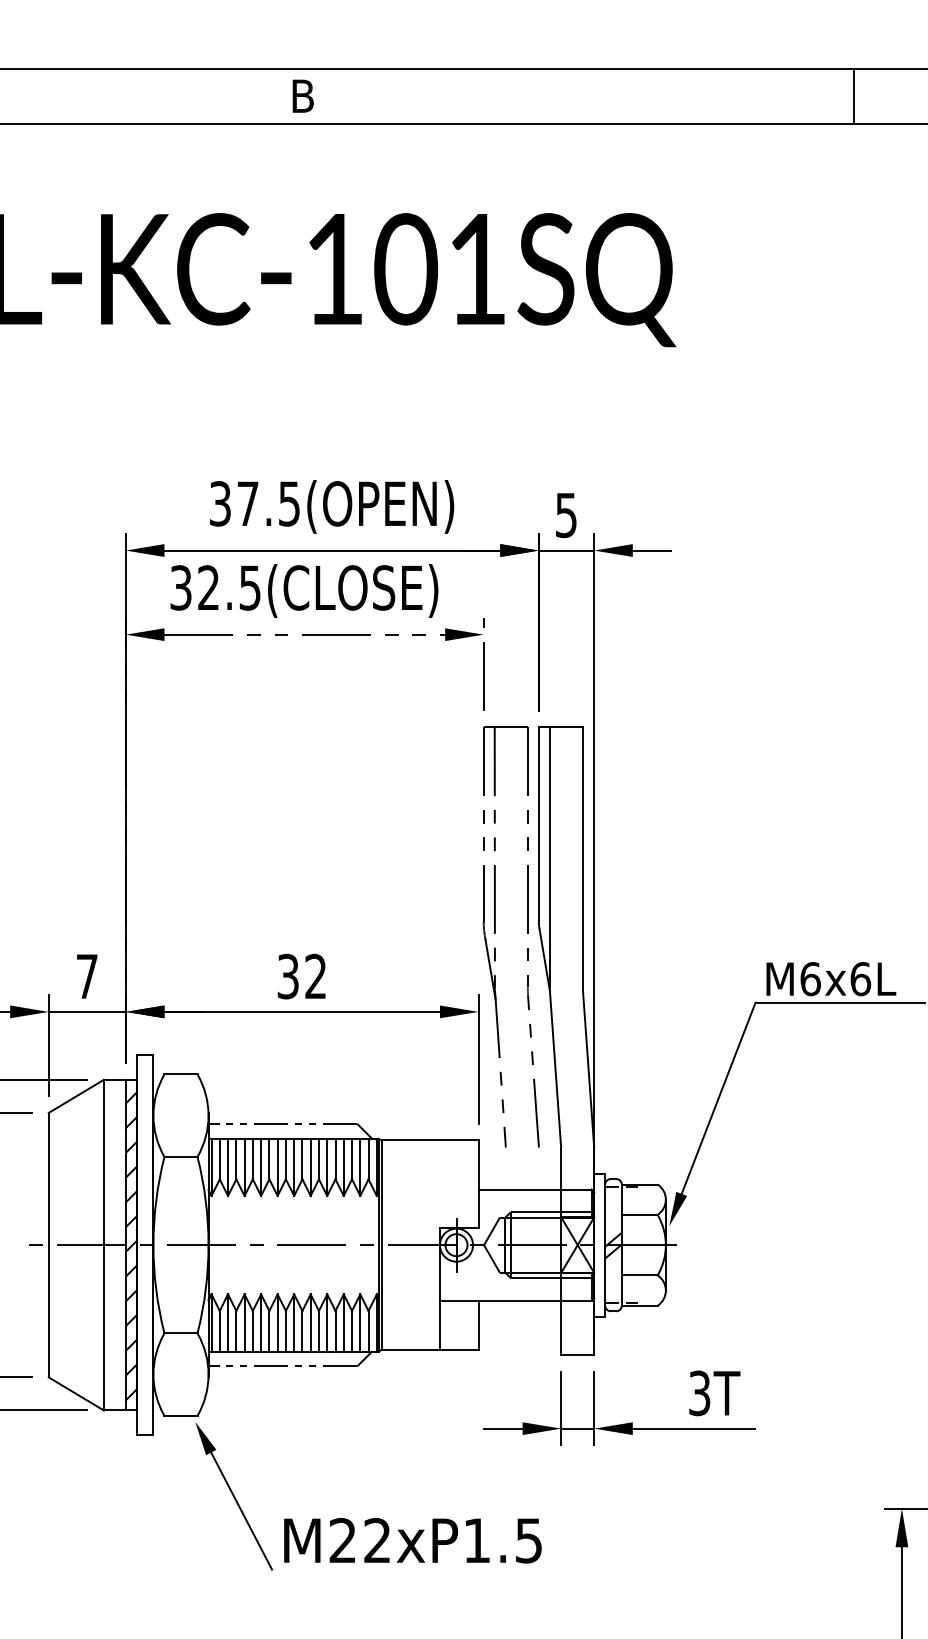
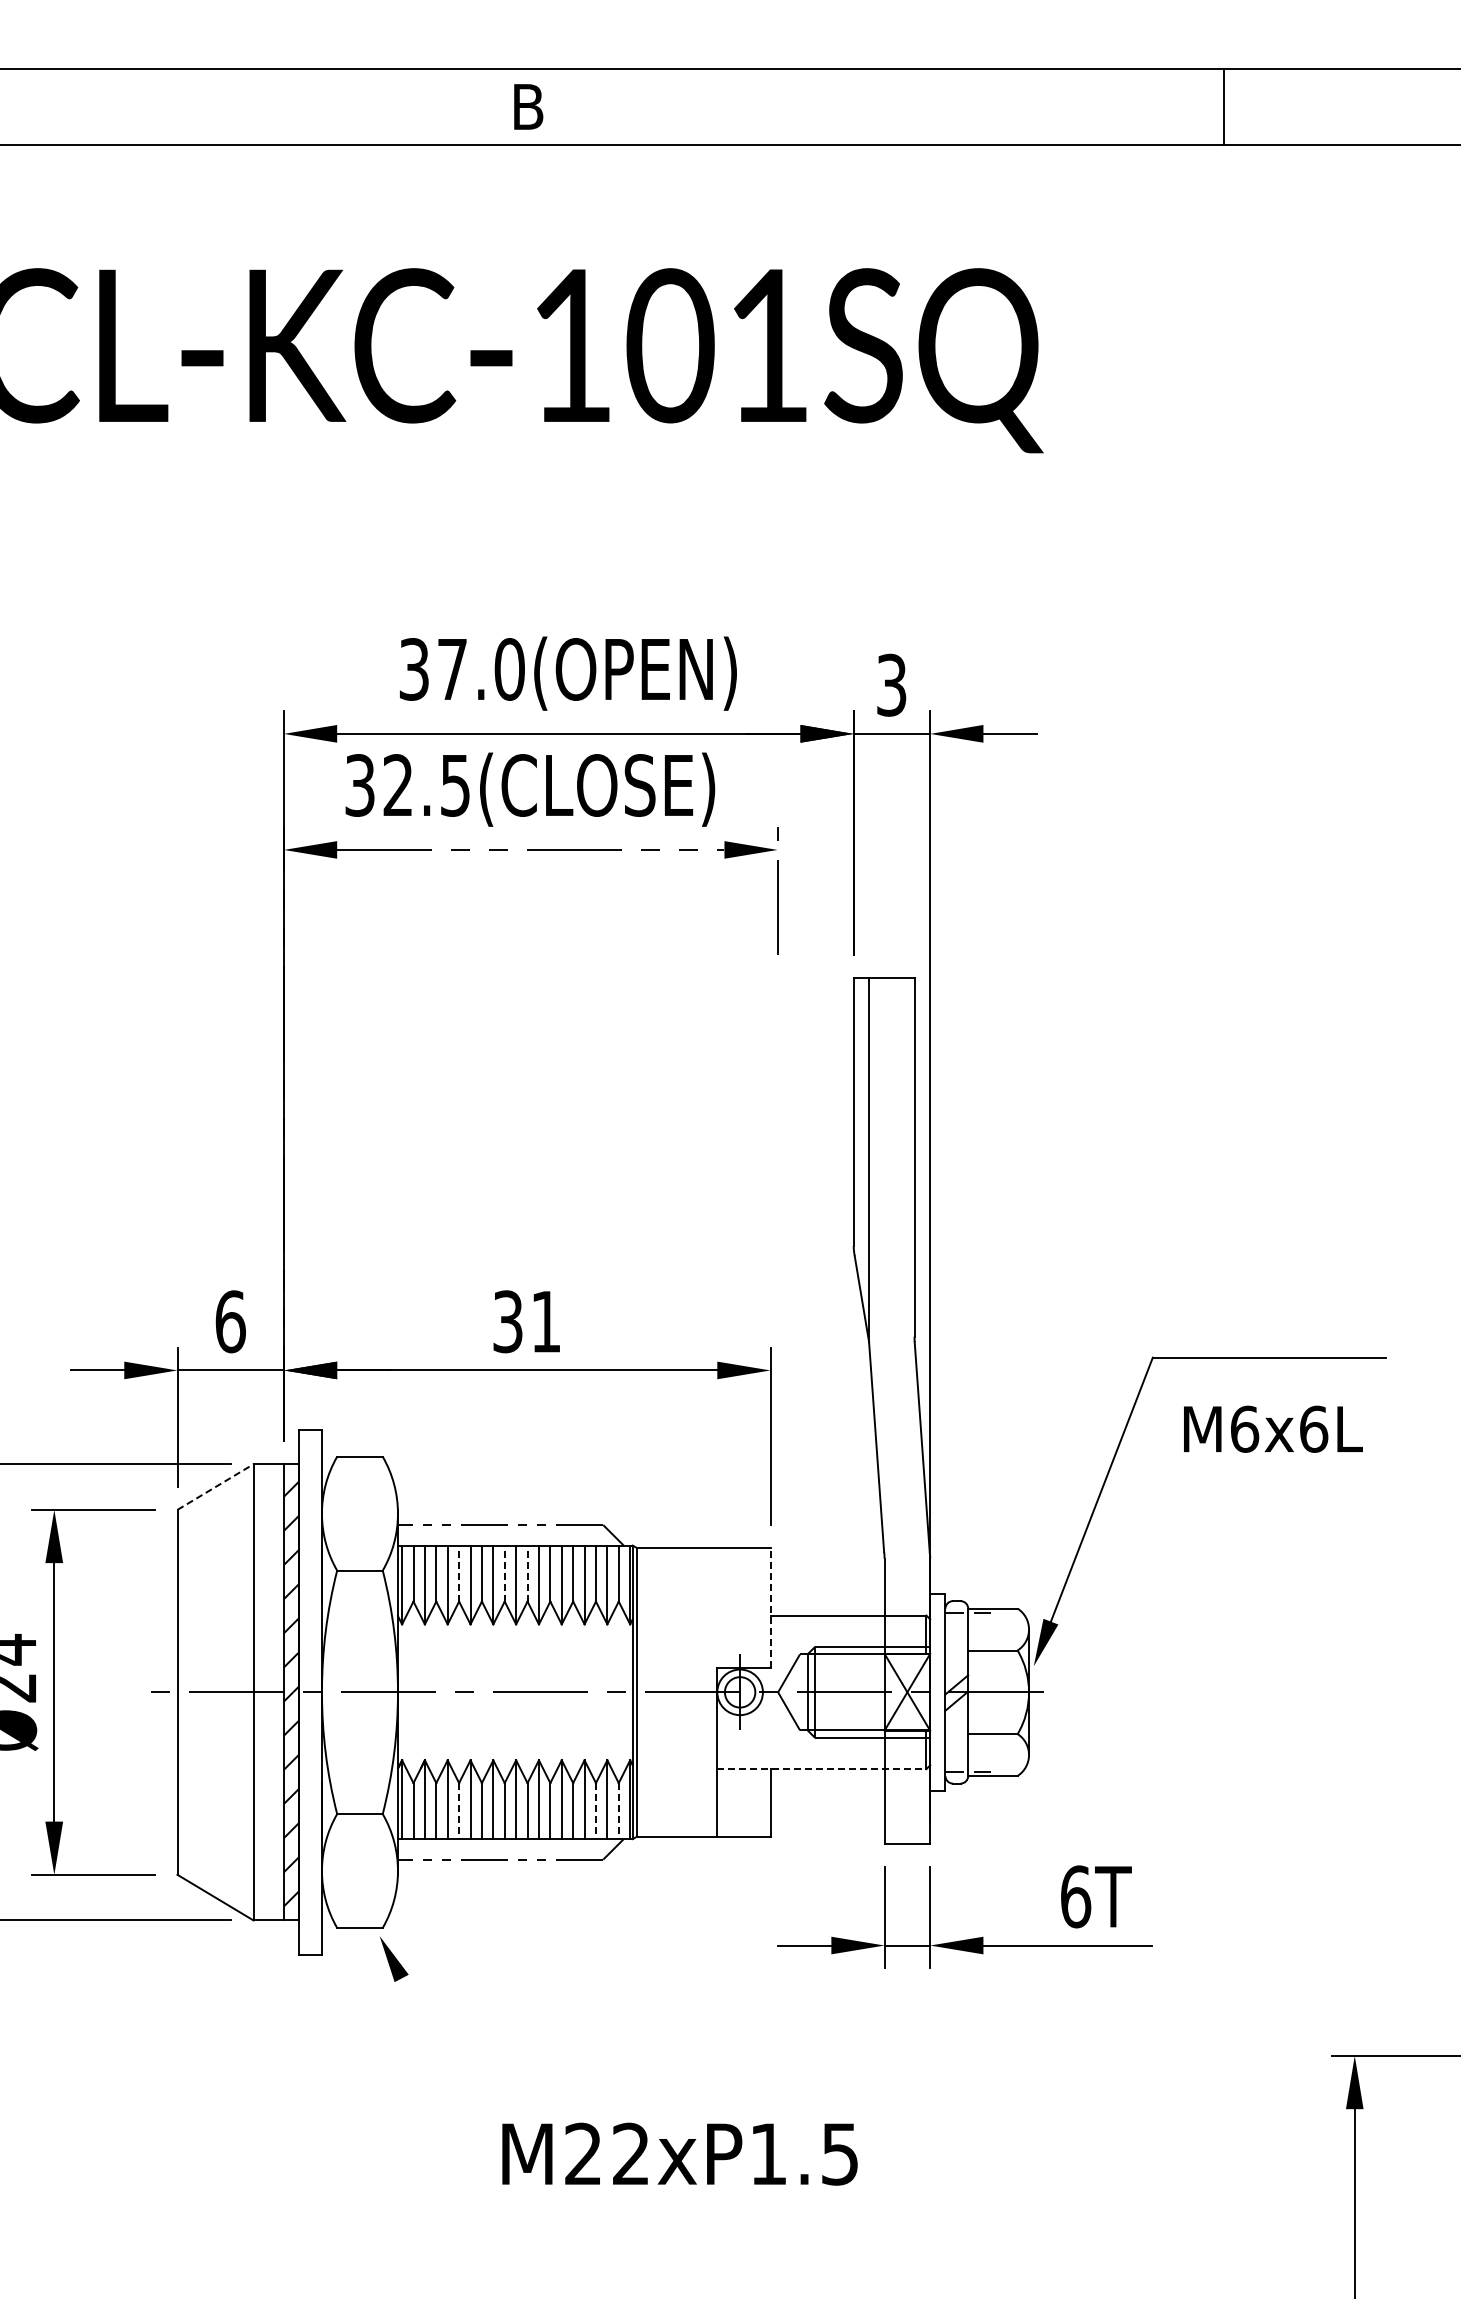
line: (853, 95) -> (1224, 106), moved
text: (289, 503) -> (509, 669), 37.5(OPEN) -> 37.0(OPEN)
text: (566, 514) -> (891, 684), 5 -> 3
part: (495, 933) -> (793, 1262), removed
text: (87, 976) -> (230, 1321), 7 -> 6
text: (315, 976) -> (545, 1321), 32 -> 31
text: (831, 978) -> (1273, 1428), moved
line: (76, 1095) -> (215, 1486), solid -> dashed
line: (253, 1159) -> (459, 1573), solid -> dashed
line: (285, 1159) -> (504, 1573), solid -> dashed
line: (302, 1159) -> (527, 1573), solid -> dashed
line: (478, 1183) -> (770, 1607), solid -> dashed
line: (515, 1301) -> (821, 1769), solid -> dashed
line: (253, 1331) -> (459, 1811), solid -> dashed
line: (351, 1331) -> (595, 1811), solid -> dashed
line: (368, 1331) -> (618, 1811), solid -> dashed
text: (700, 1393) -> (1076, 1896), 3T -> 6T
line: (241, 1511) -> (443, 2059), removed
text: (412, 1540) -> (679, 2153), moved

